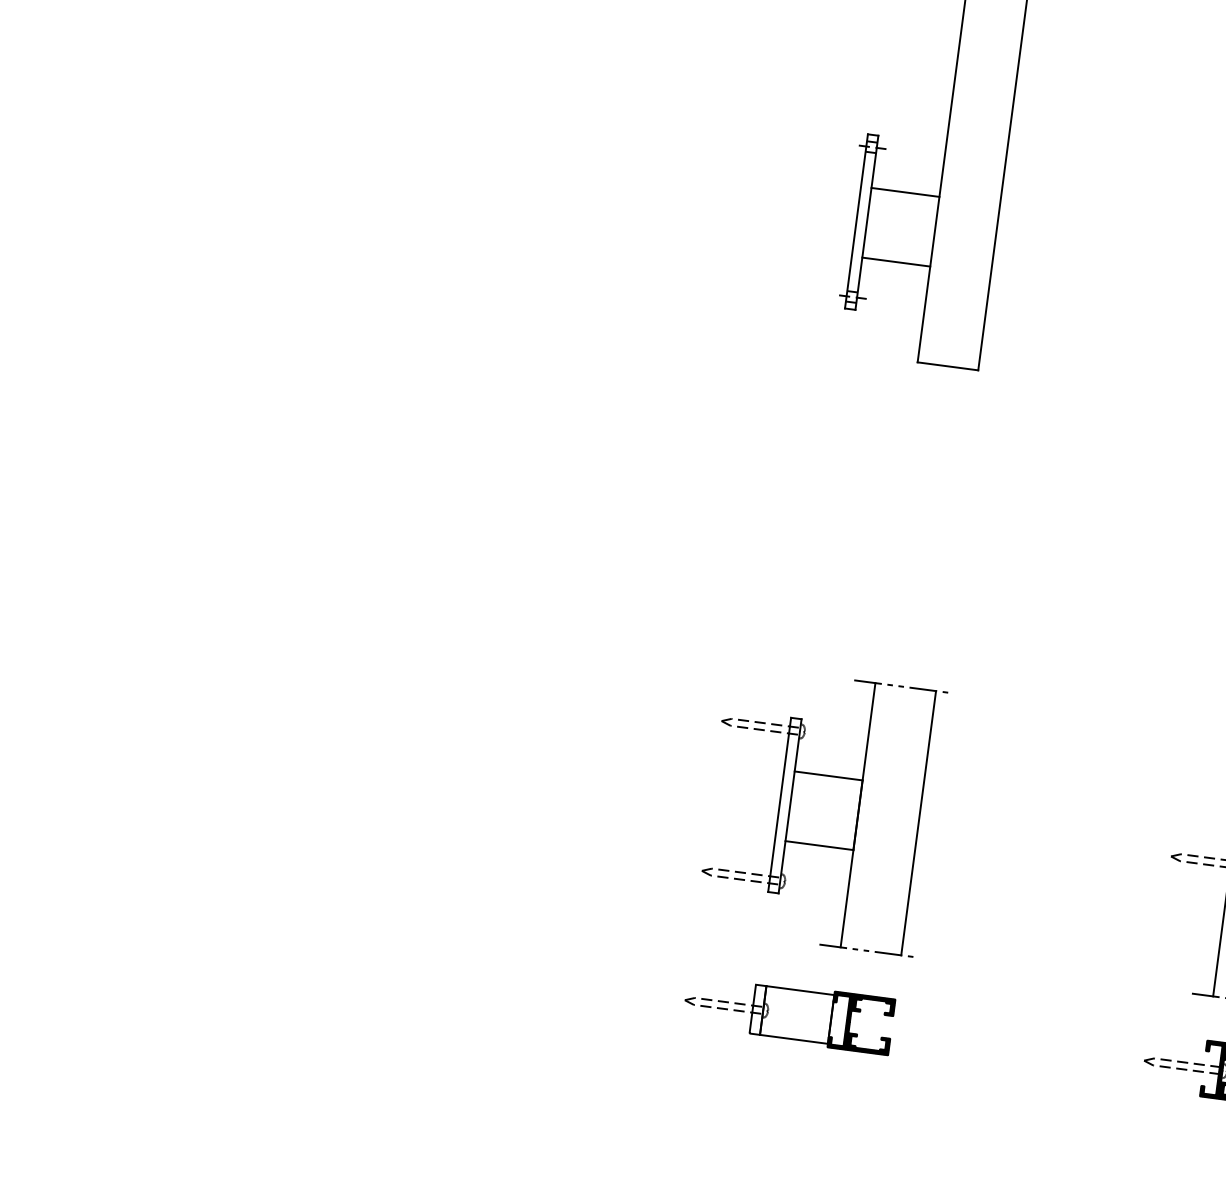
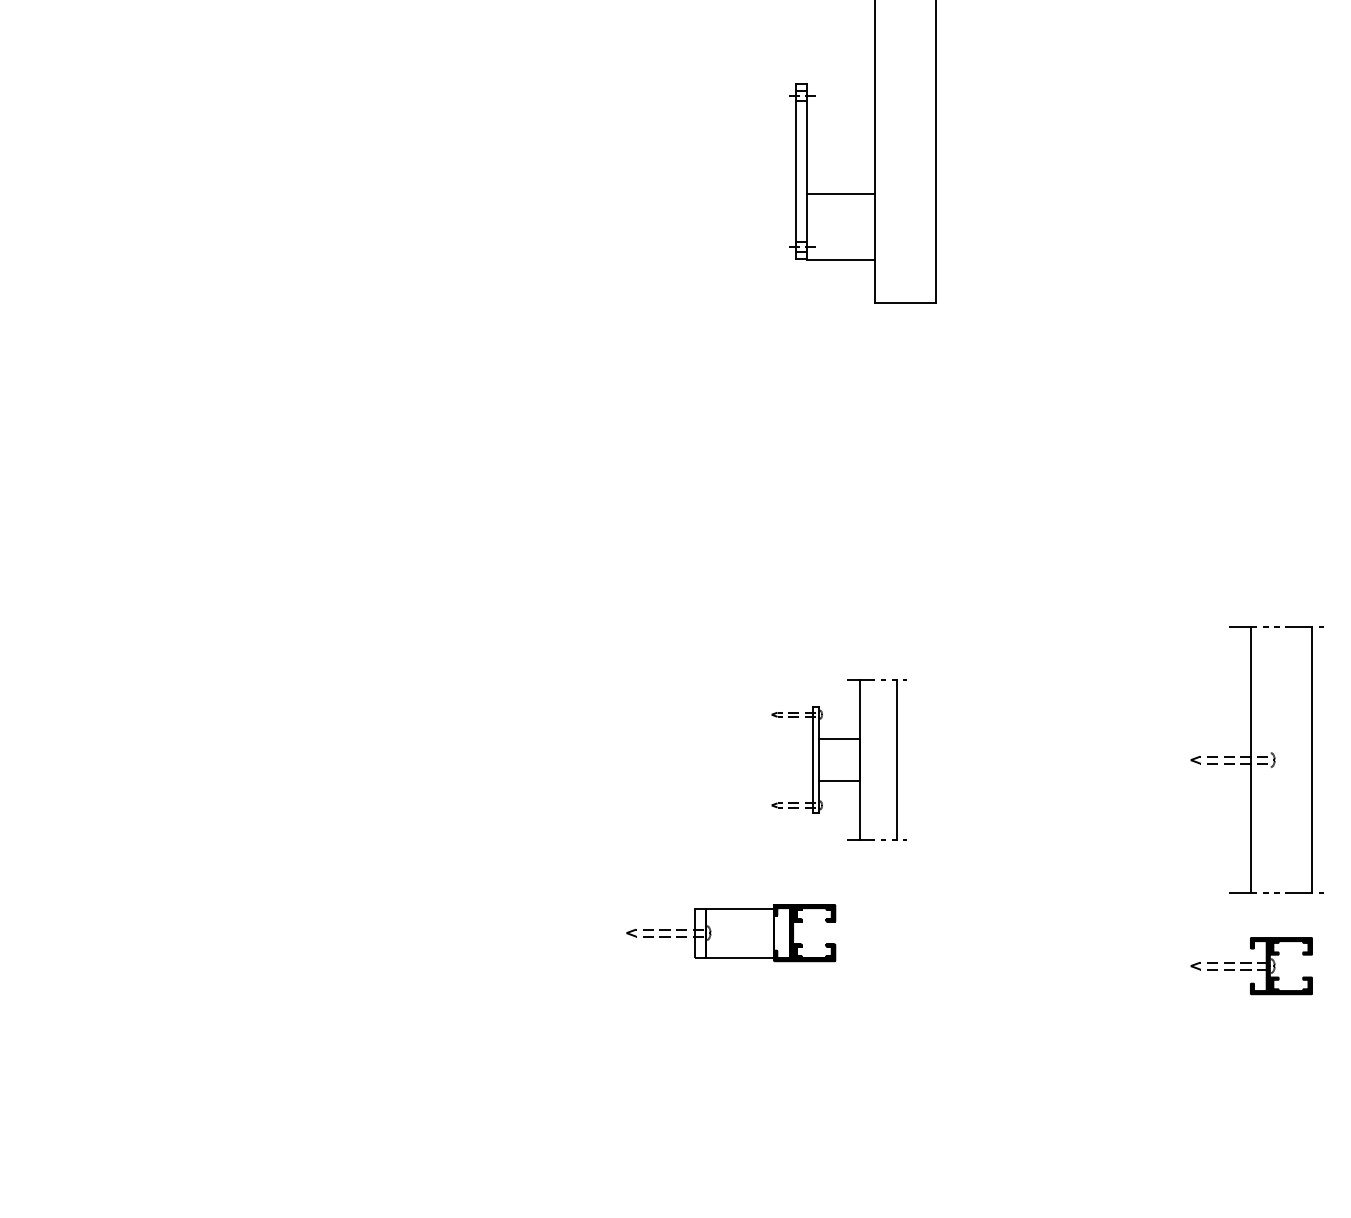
line: (905, 192) -> (840, 194), moved
line: (895, 261) -> (840, 259), moved
part: (820, 809) -> (837, 759), size x0.6
part: (788, 1014) -> (731, 933), moved

